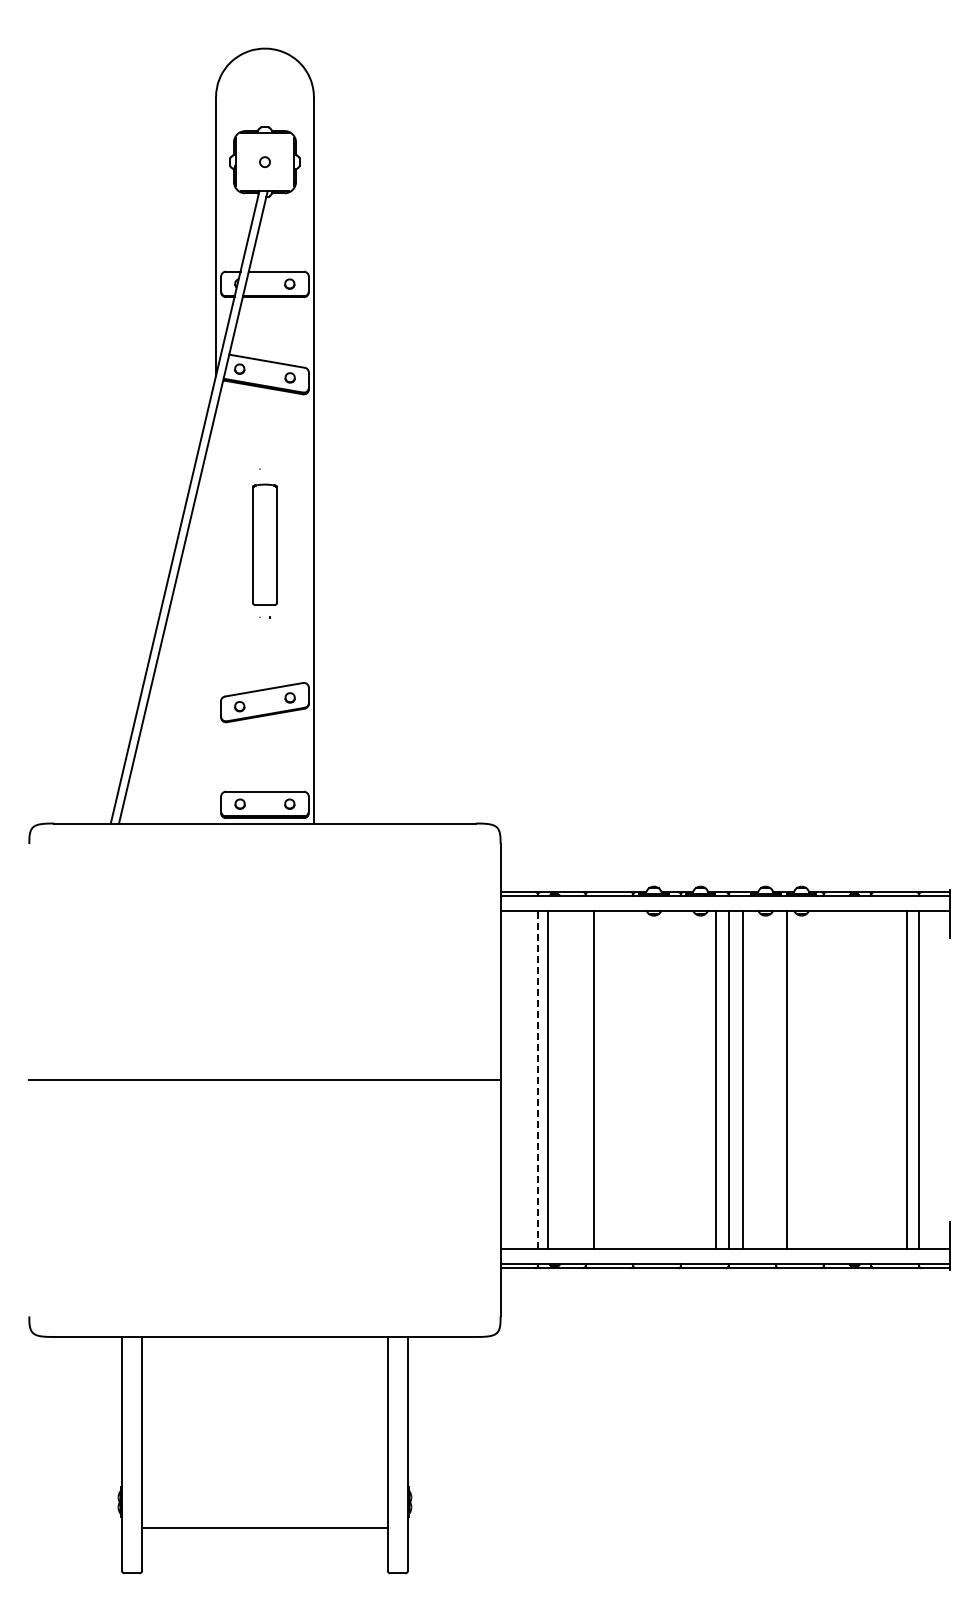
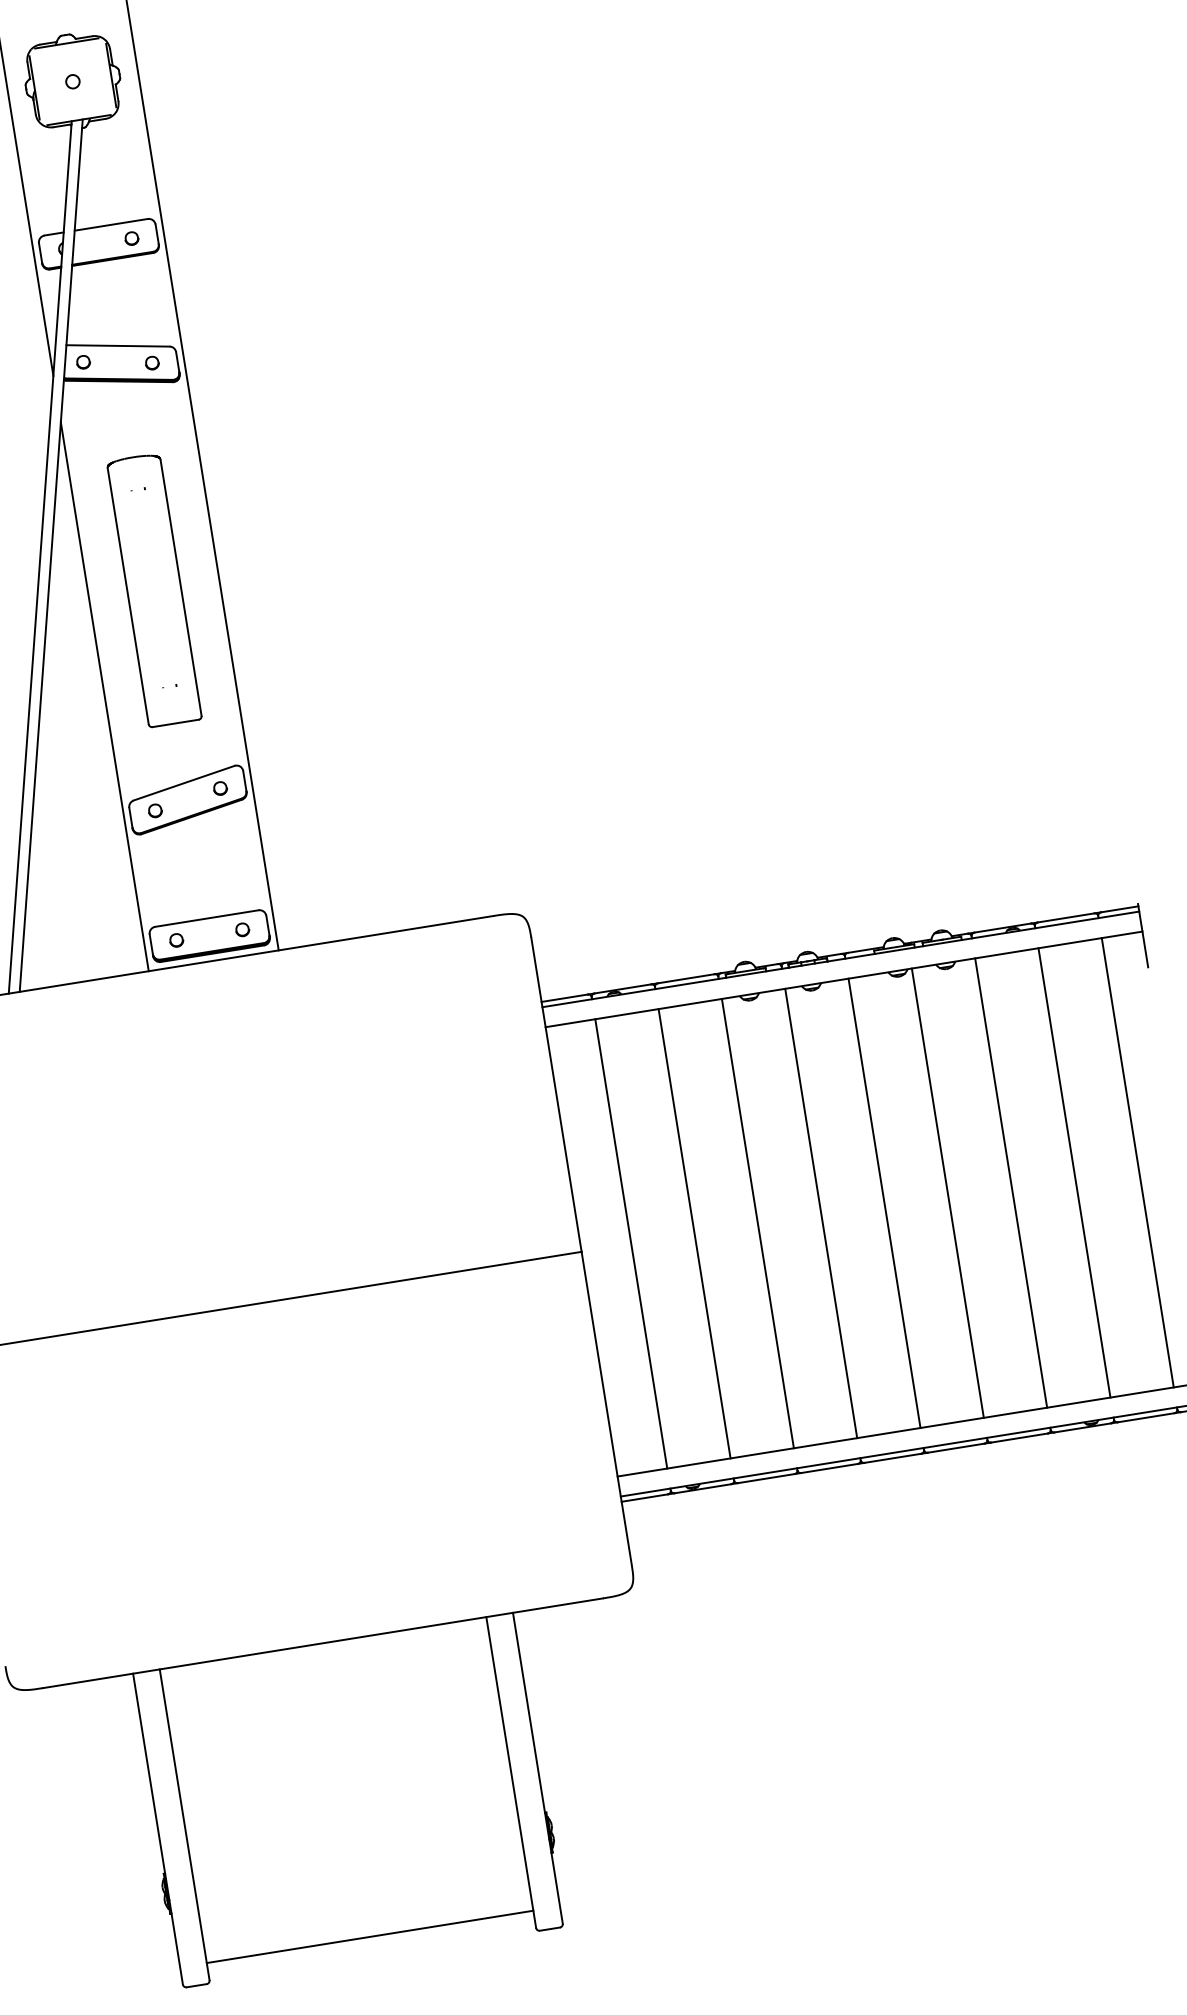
part: (264, 544) -> (153, 590), size x1.67
line: (216, 616) -> (105, 695), added
line: (538, 1079) -> (631, 1242), dashed -> solid
line: (547, 1080) -> (694, 1234), moved
line: (594, 1080) -> (758, 1223), moved
line: (715, 1080) -> (820, 1213), moved
line: (743, 1080) -> (948, 1193), moved
line: (786, 1080) -> (1010, 1183), moved
line: (907, 1080) -> (1074, 1173), moved
line: (264, 1527) -> (369, 1936), moved

